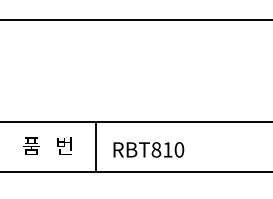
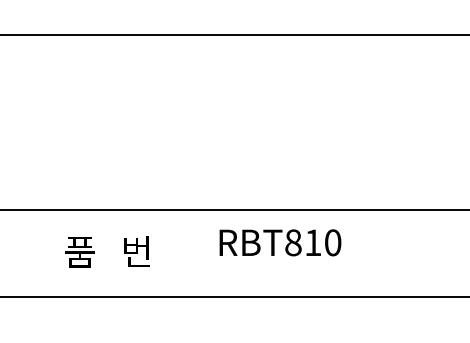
text: (47, 145) -> (107, 250), moved
line: (96, 146) -> (166, 252), removed
text: (148, 149) -> (279, 242), moved

